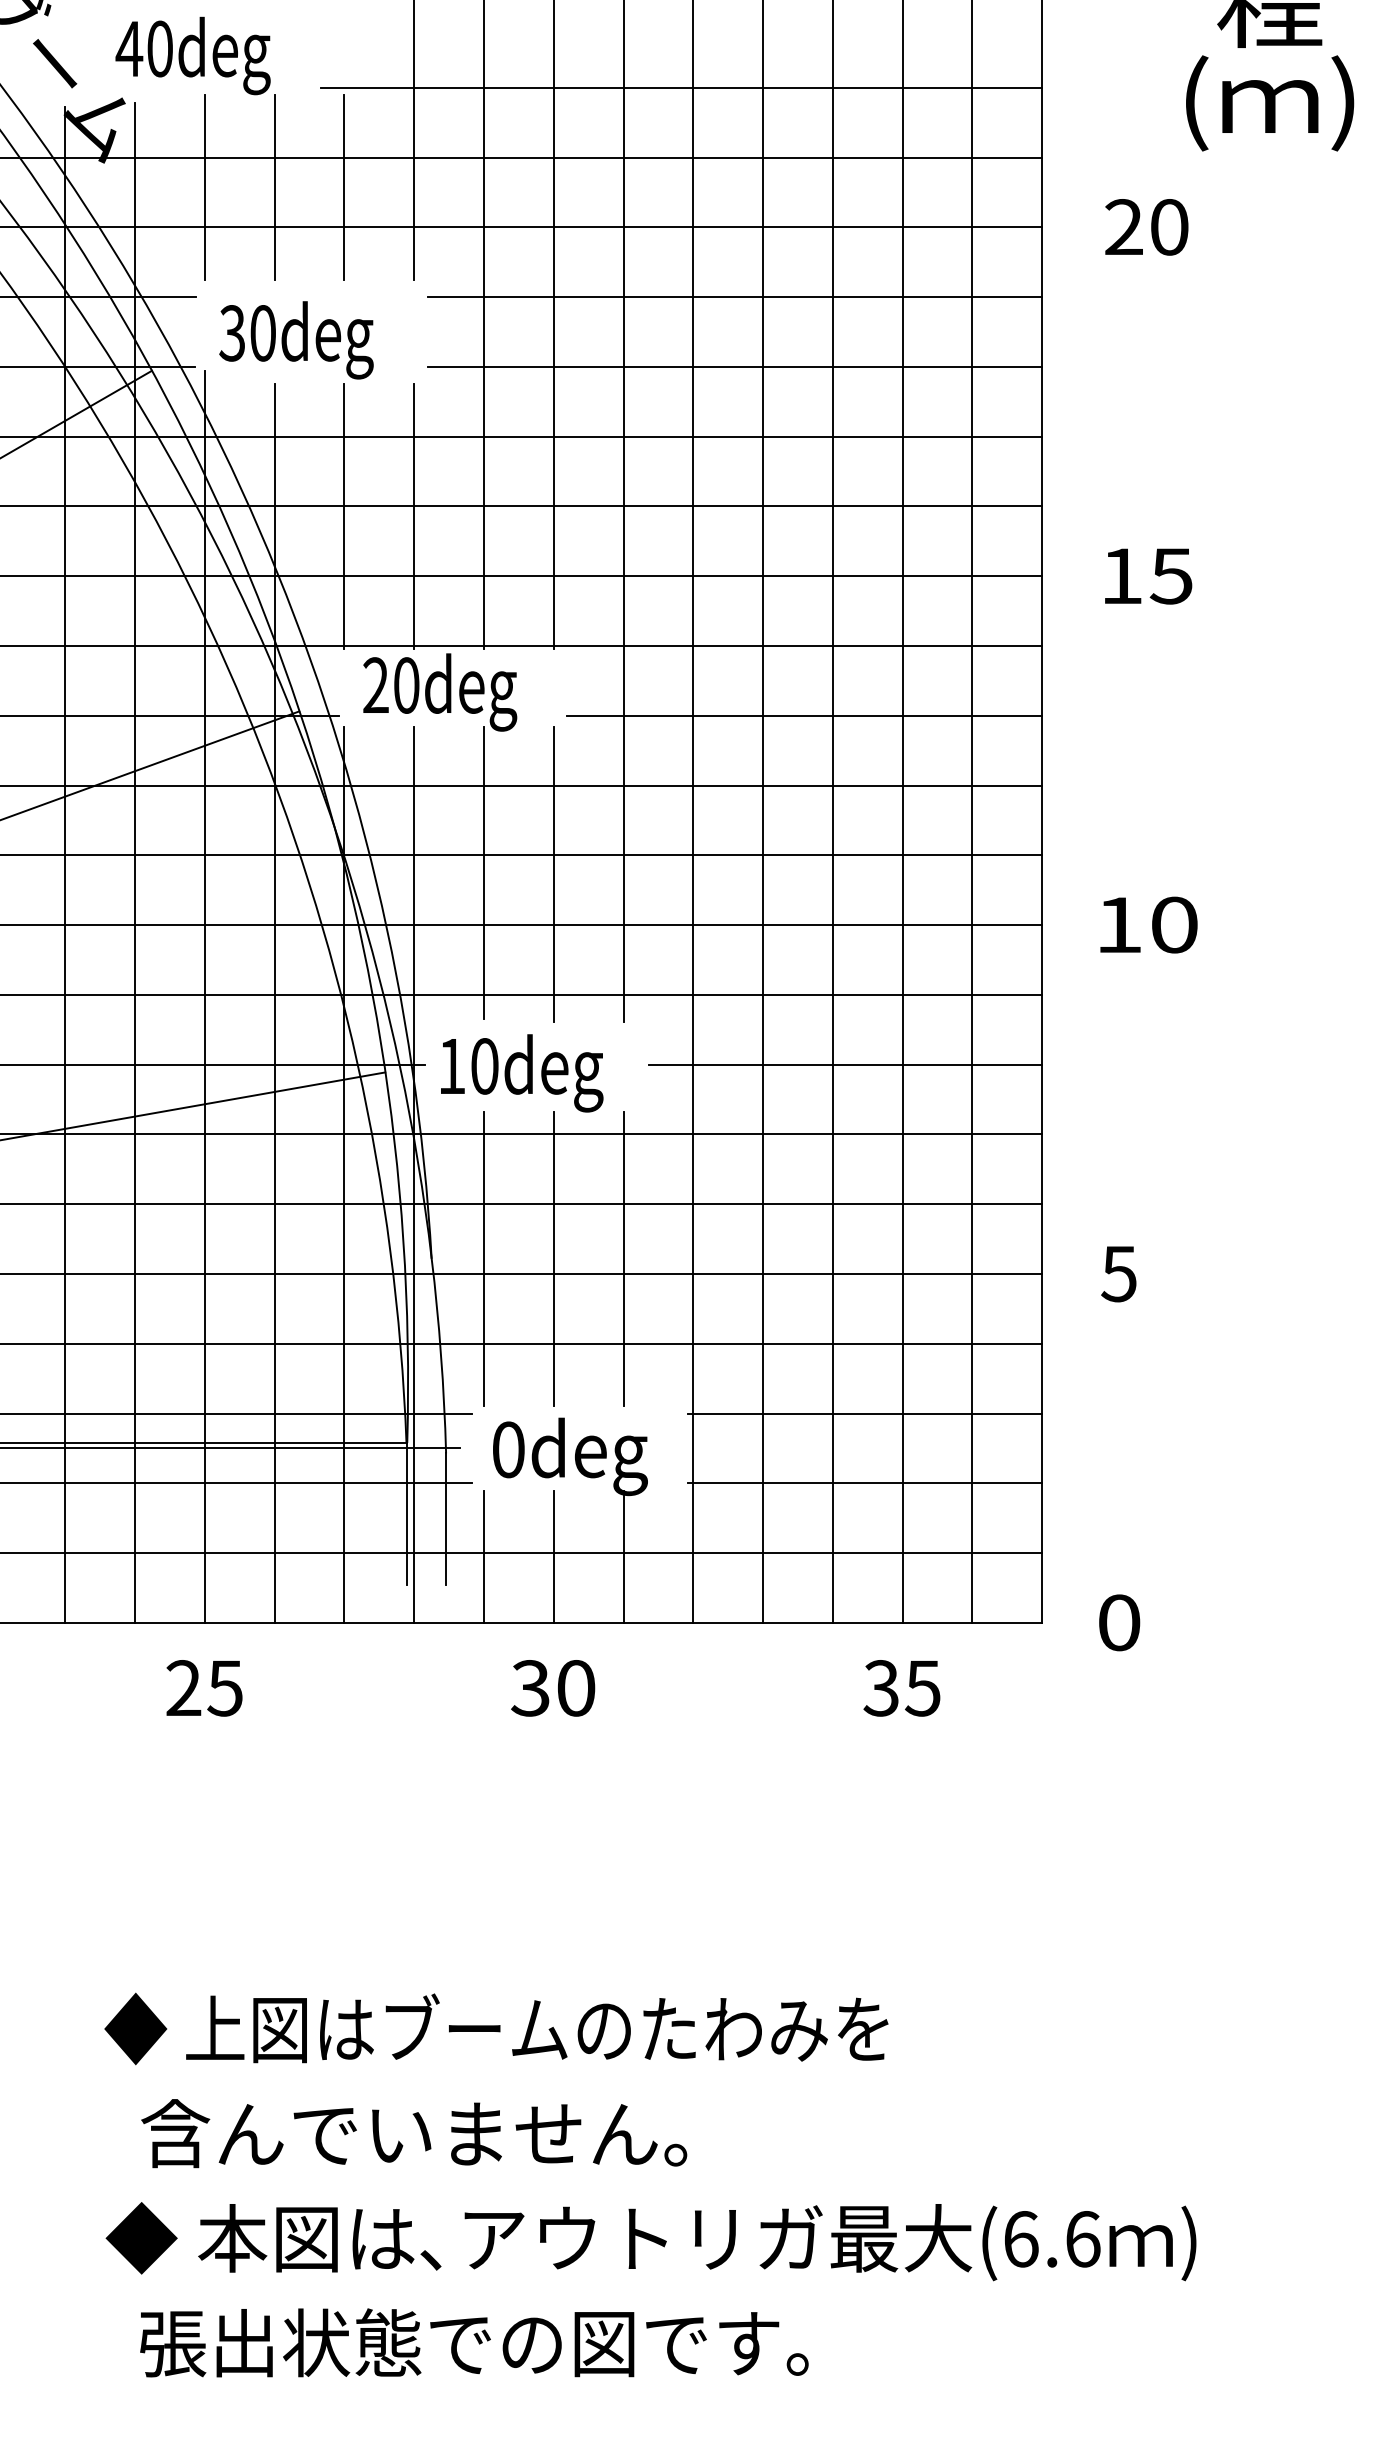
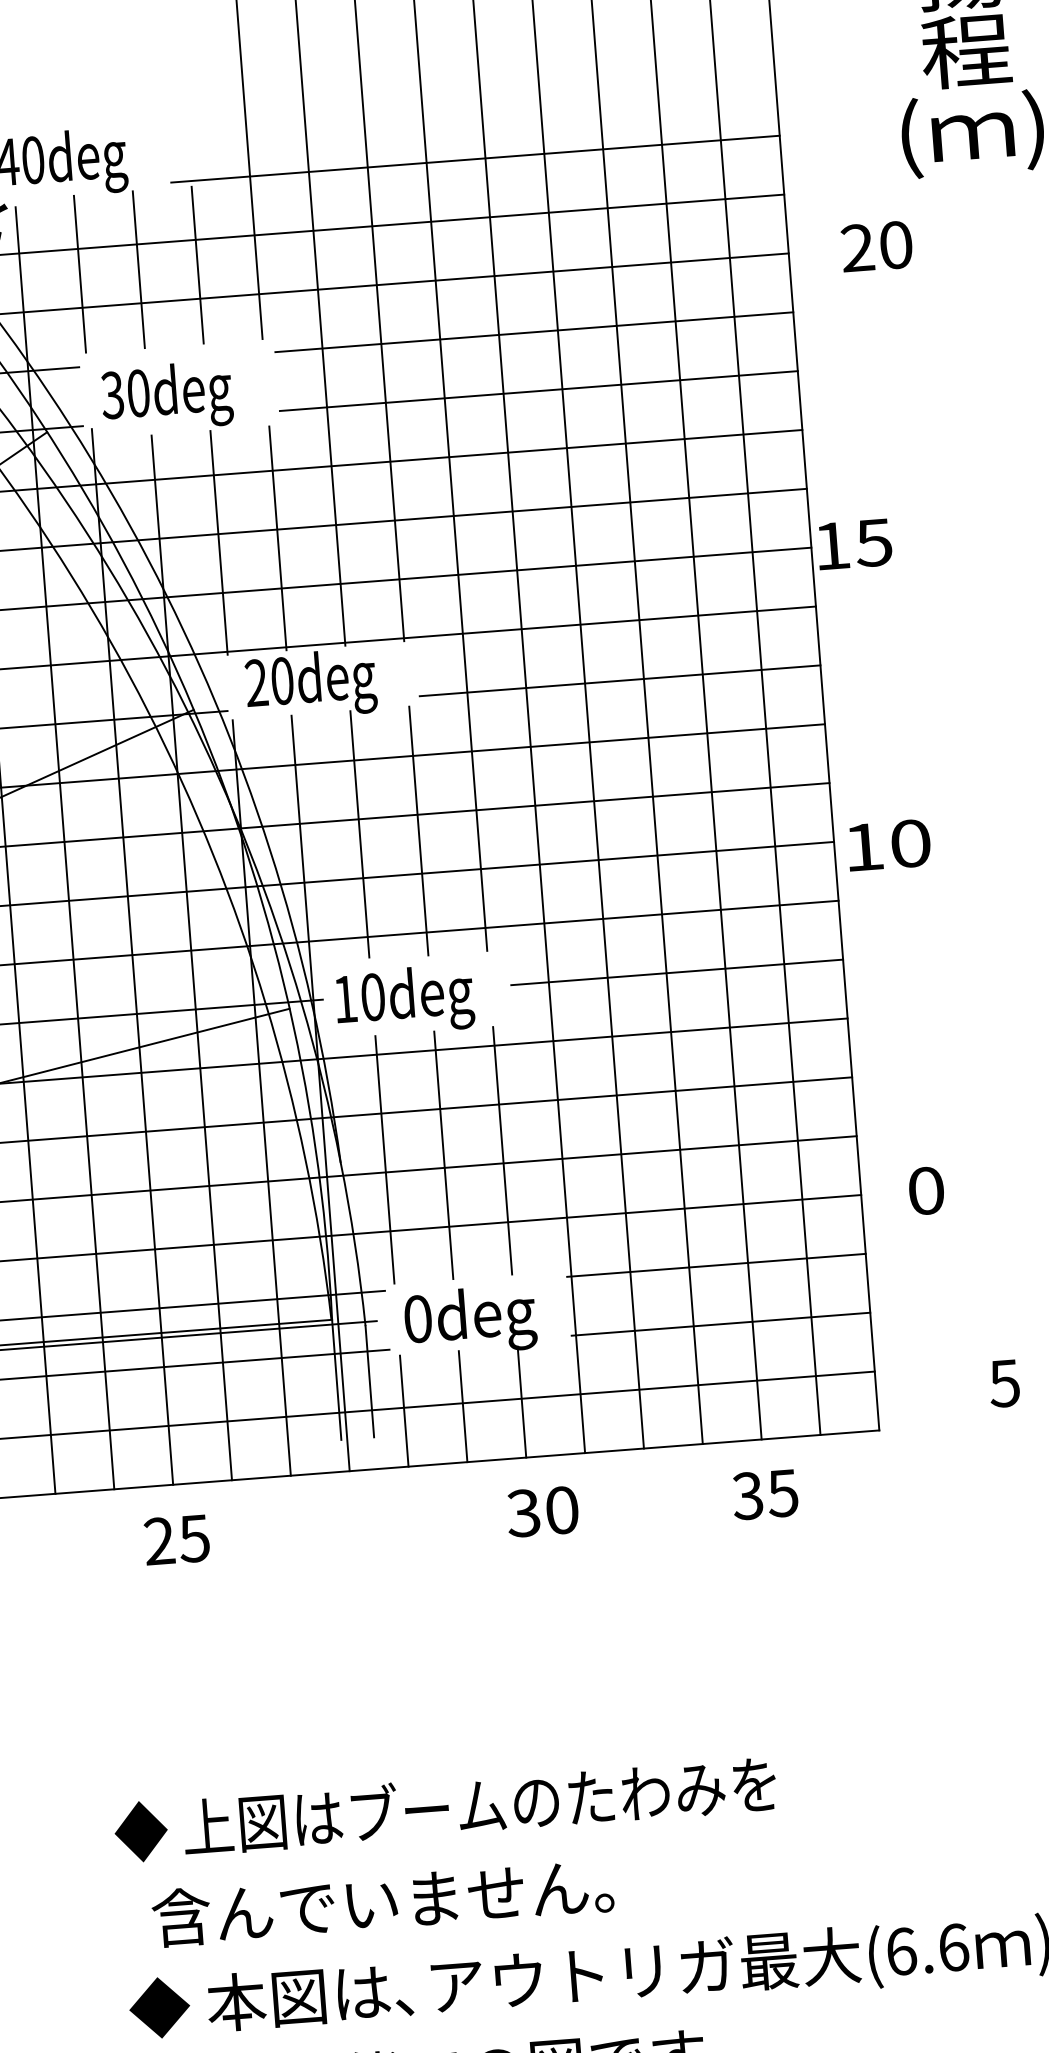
text: (1148, 576) -> (854, 544), moved
text: (1148, 924) -> (888, 844), moved
text: (1118, 1274) -> (1004, 1384), moved
text: (1119, 1622) -> (926, 1190), moved
text: (553, 1688) -> (543, 1511), moved

